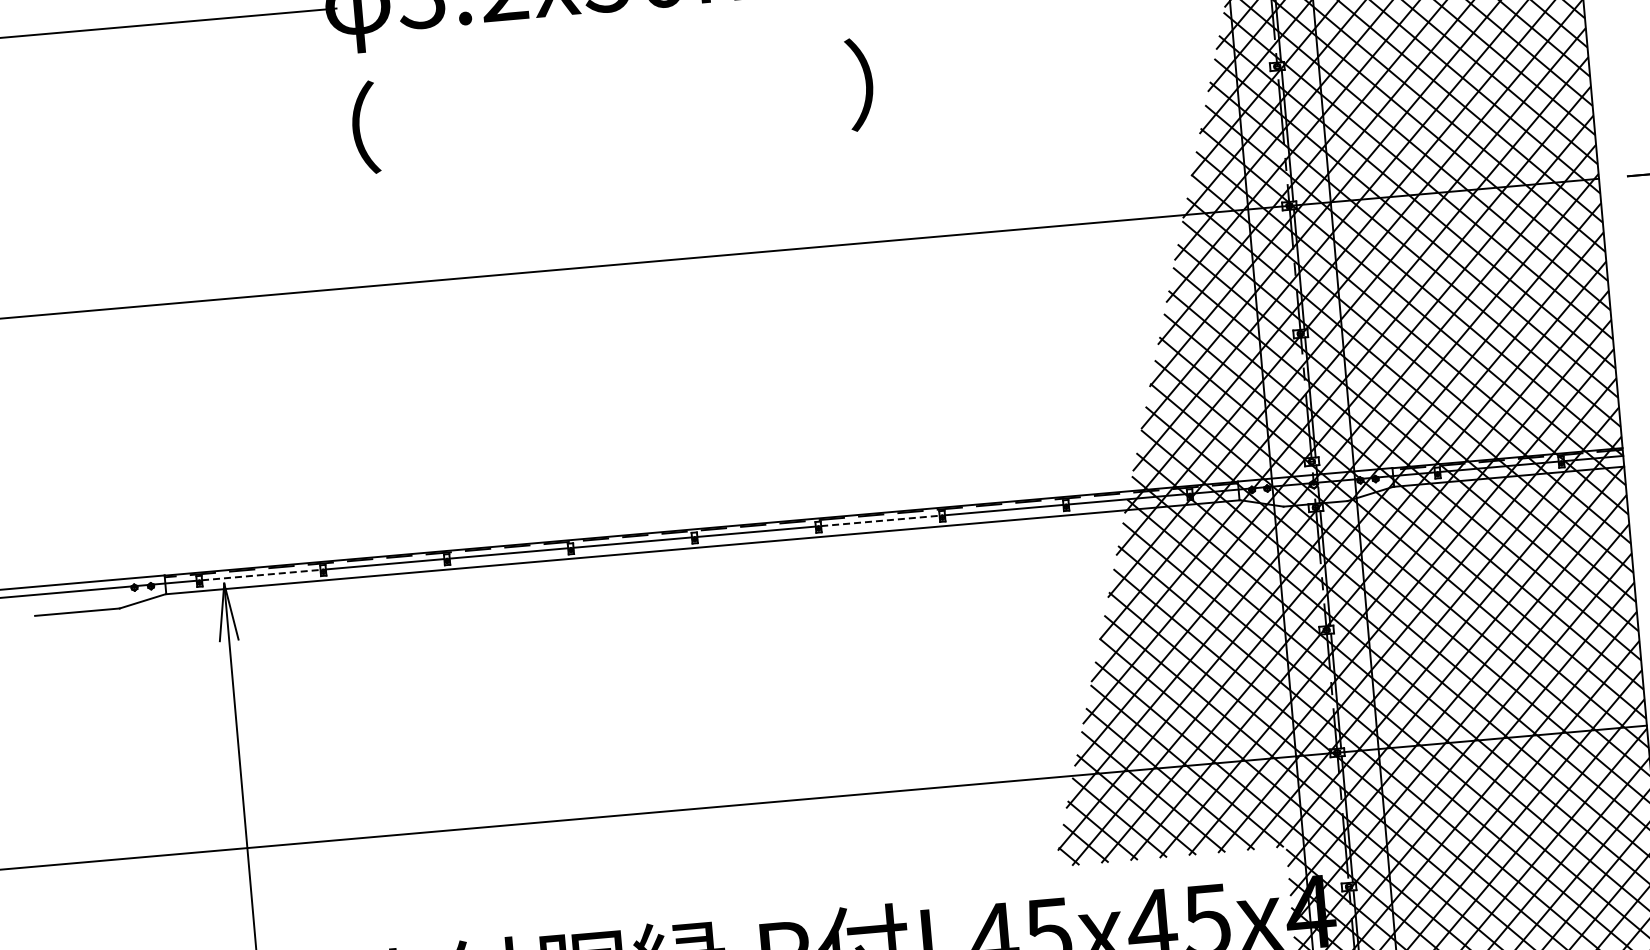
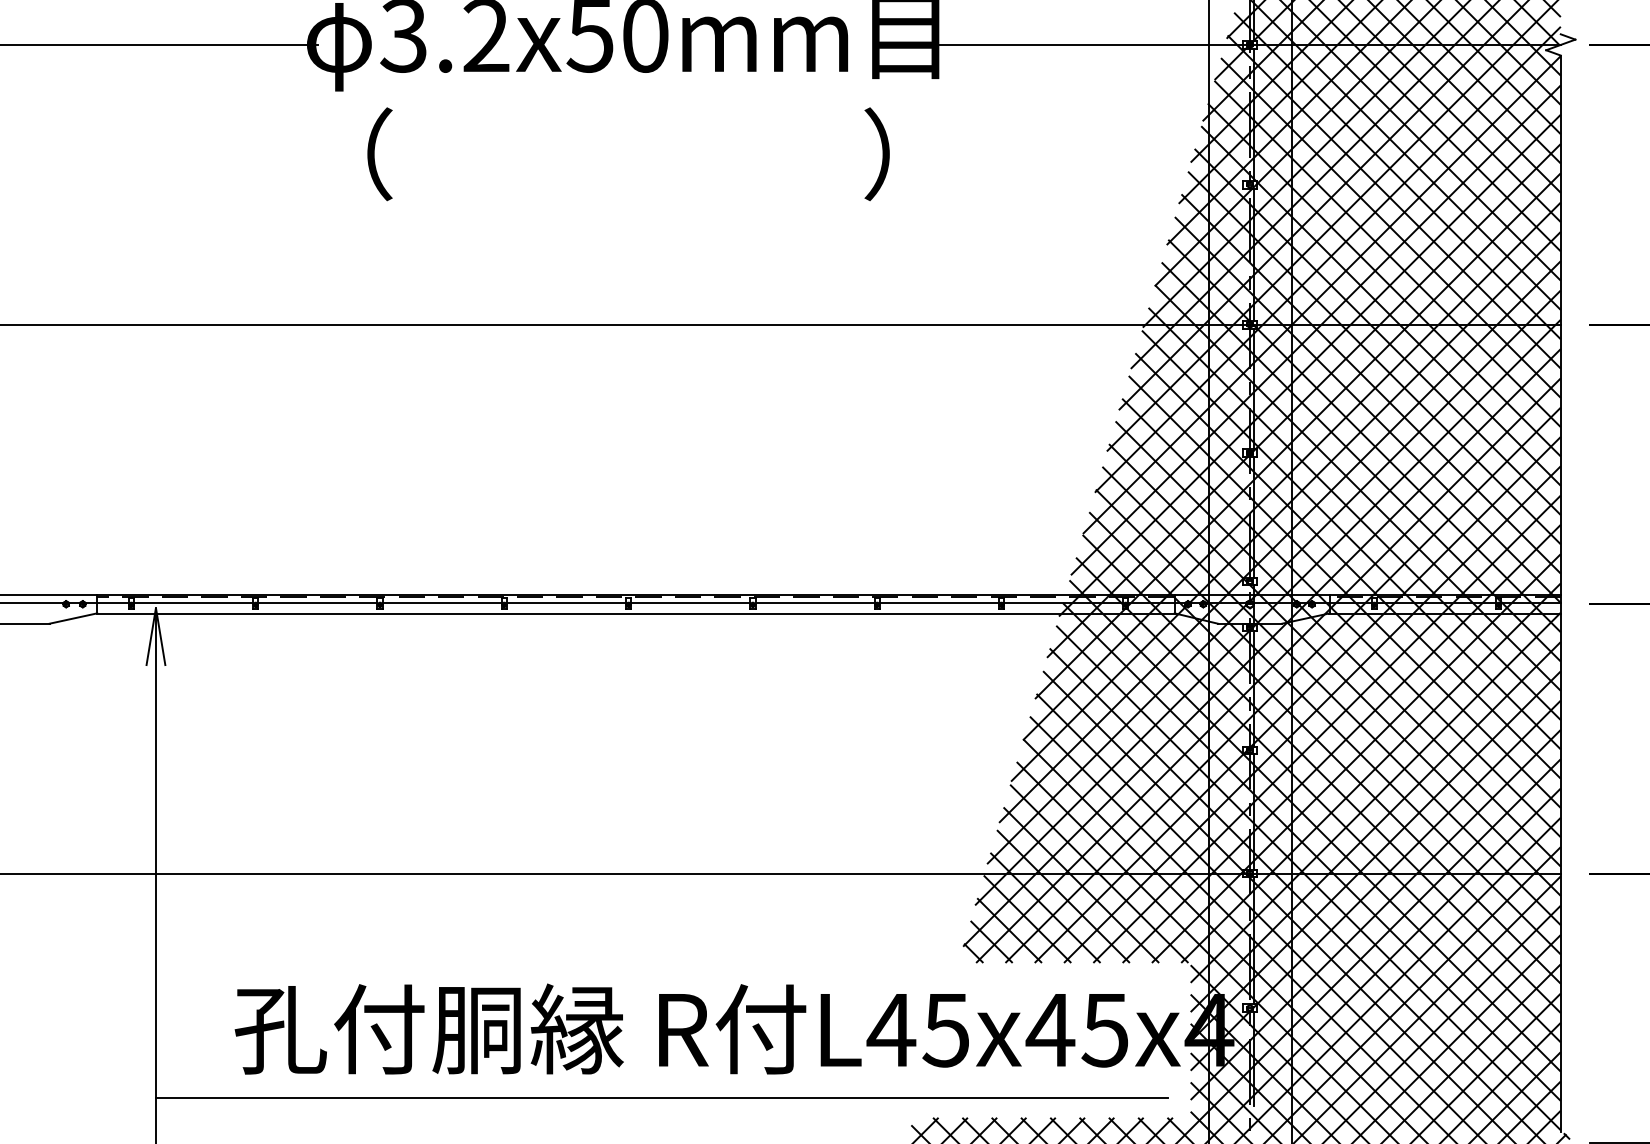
text: (612, 106) -> (628, 154), moved
line: (880, 520) -> (815, 602), dashed -> solid
line: (262, 574) -> (194, 602), dashed -> solid

